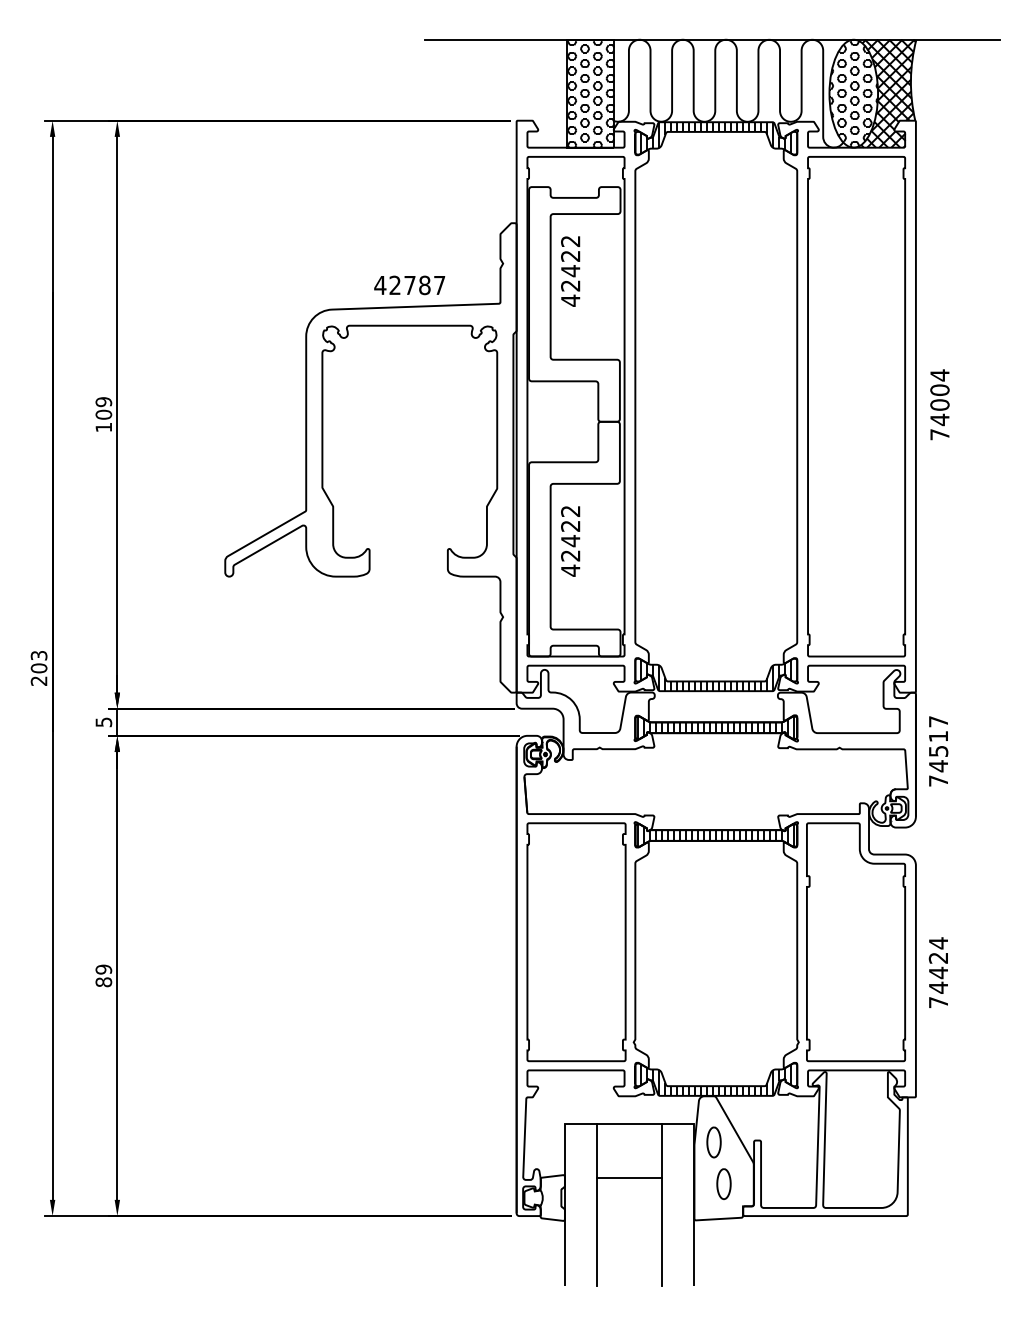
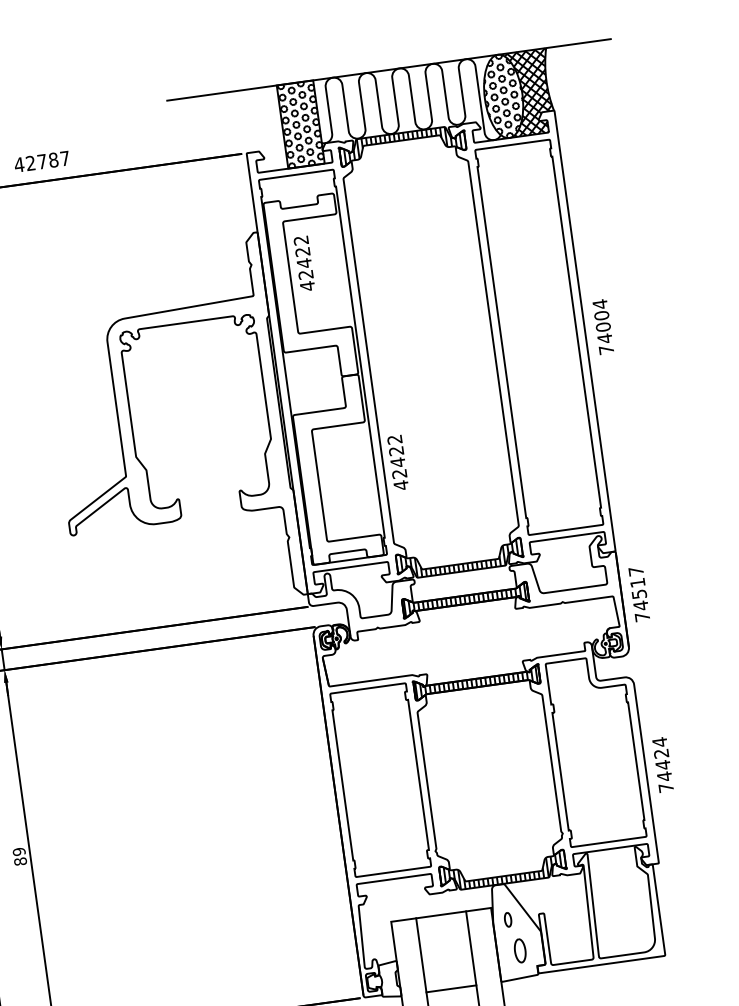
text: (409, 285) -> (41, 161), moved
text: (570, 541) -> (397, 462), moved
part: (713, 1142) -> (507, 919), size x0.6
line: (629, 1178) -> (451, 989), moved

